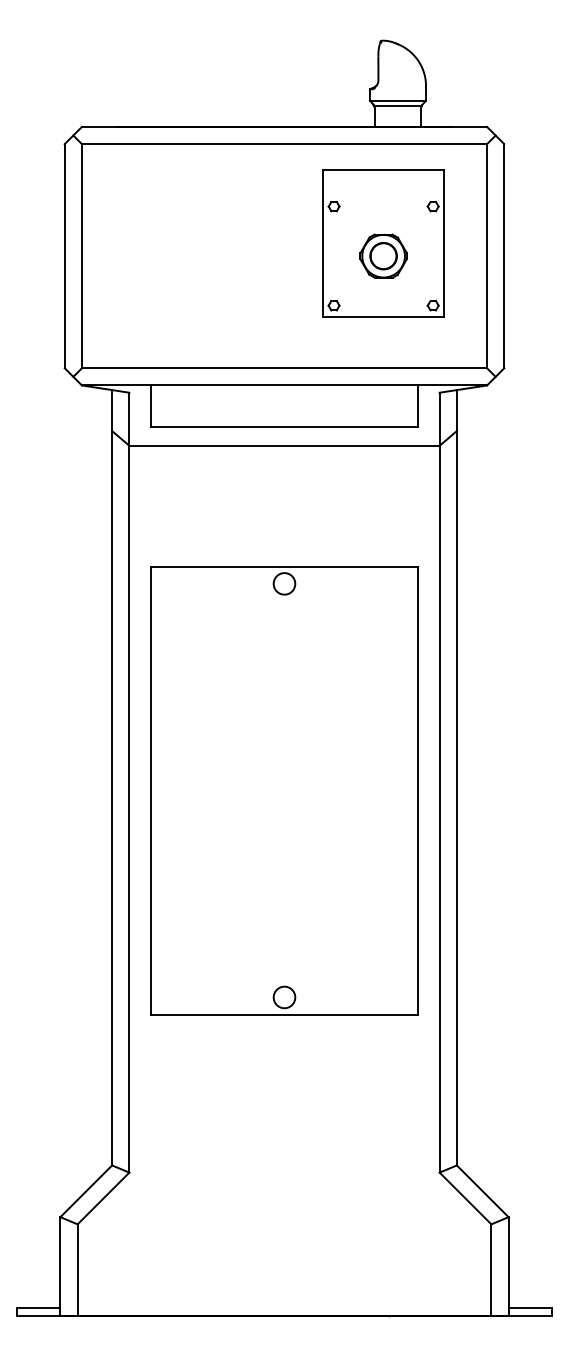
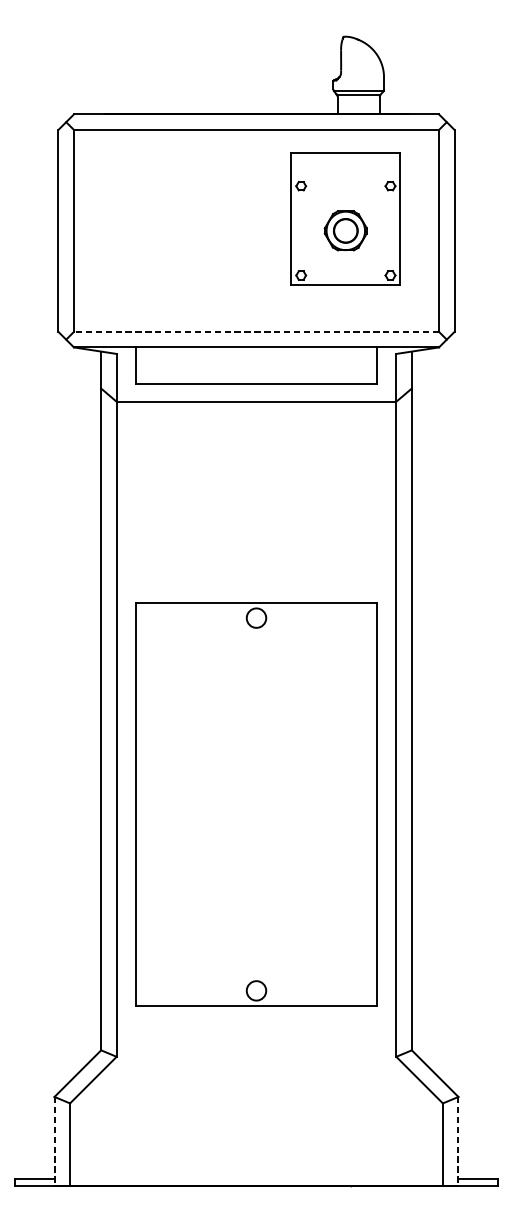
line: (284, 368) -> (256, 332), solid -> dashed
part: (284, 790) -> (256, 804), moved
line: (60, 1266) -> (54, 1141), solid -> dashed
line: (508, 1266) -> (458, 1141), solid -> dashed

